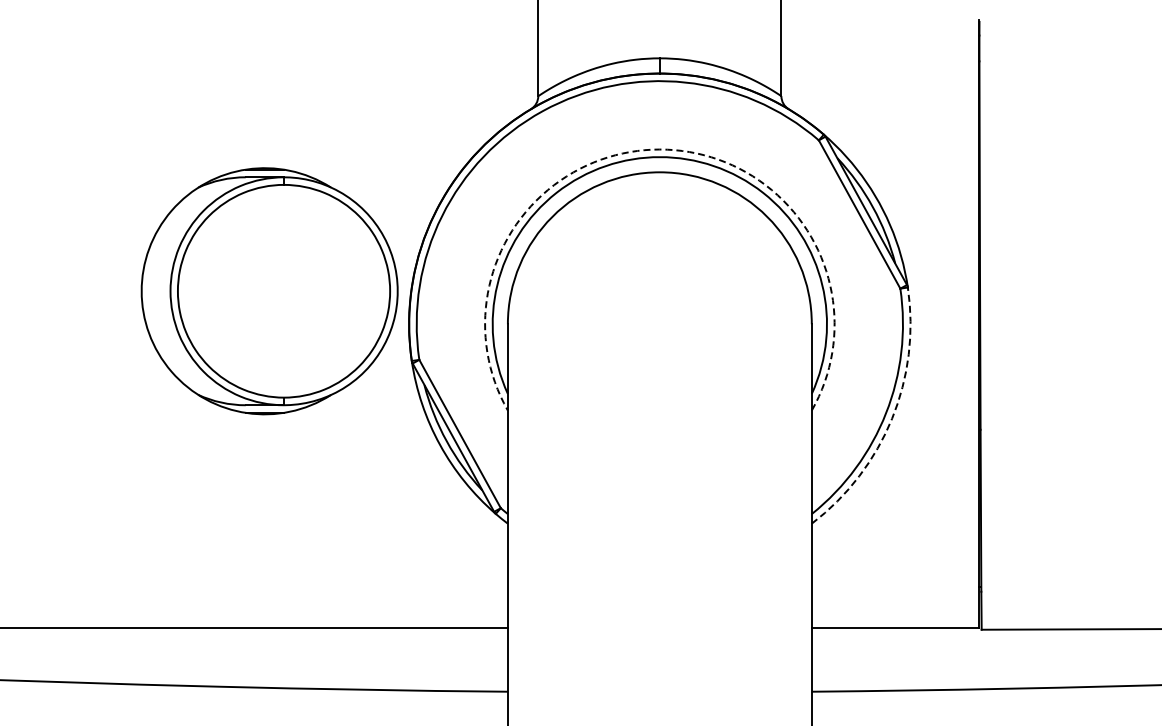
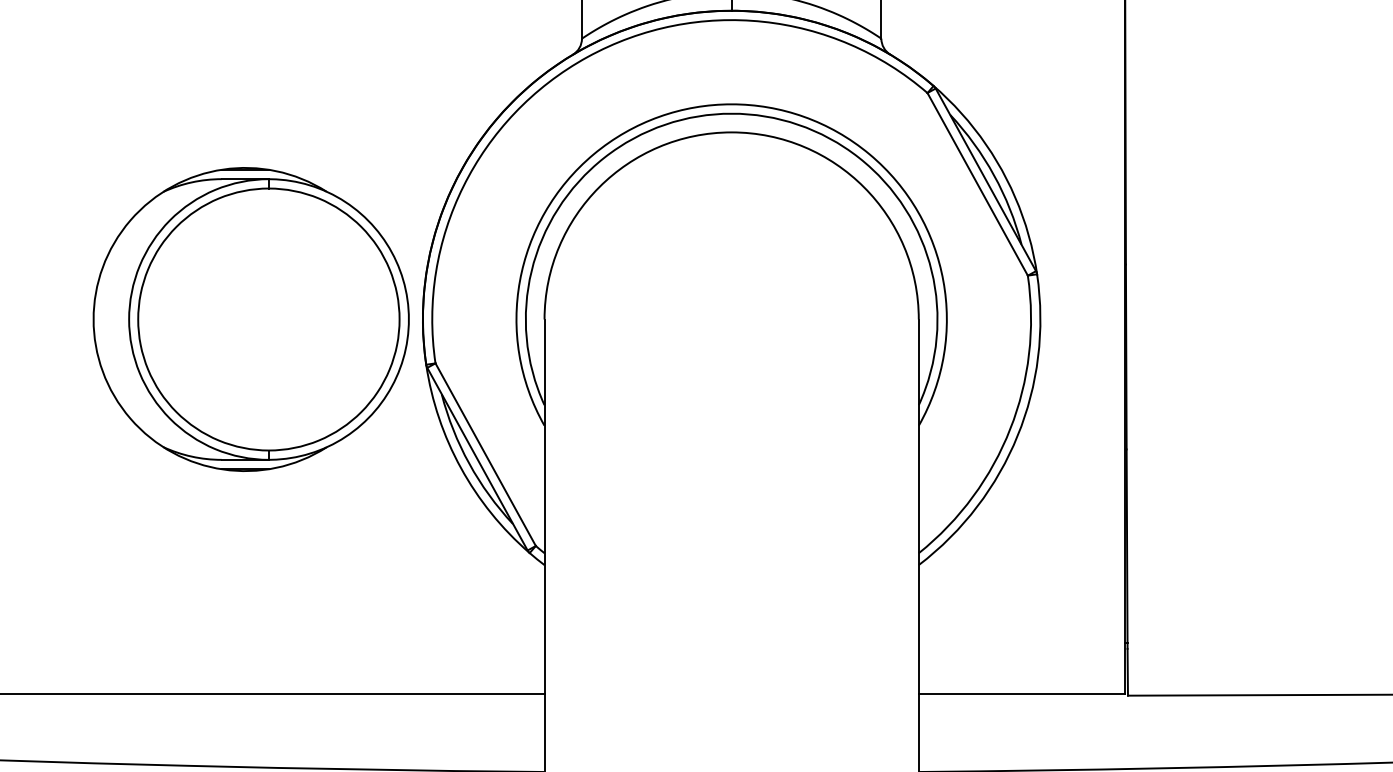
arc: (659, 149) -> (731, 104), dashed -> solid
part: (269, 291) -> (251, 319), moved
arc: (892, 418) -> (1018, 435), dashed -> solid

